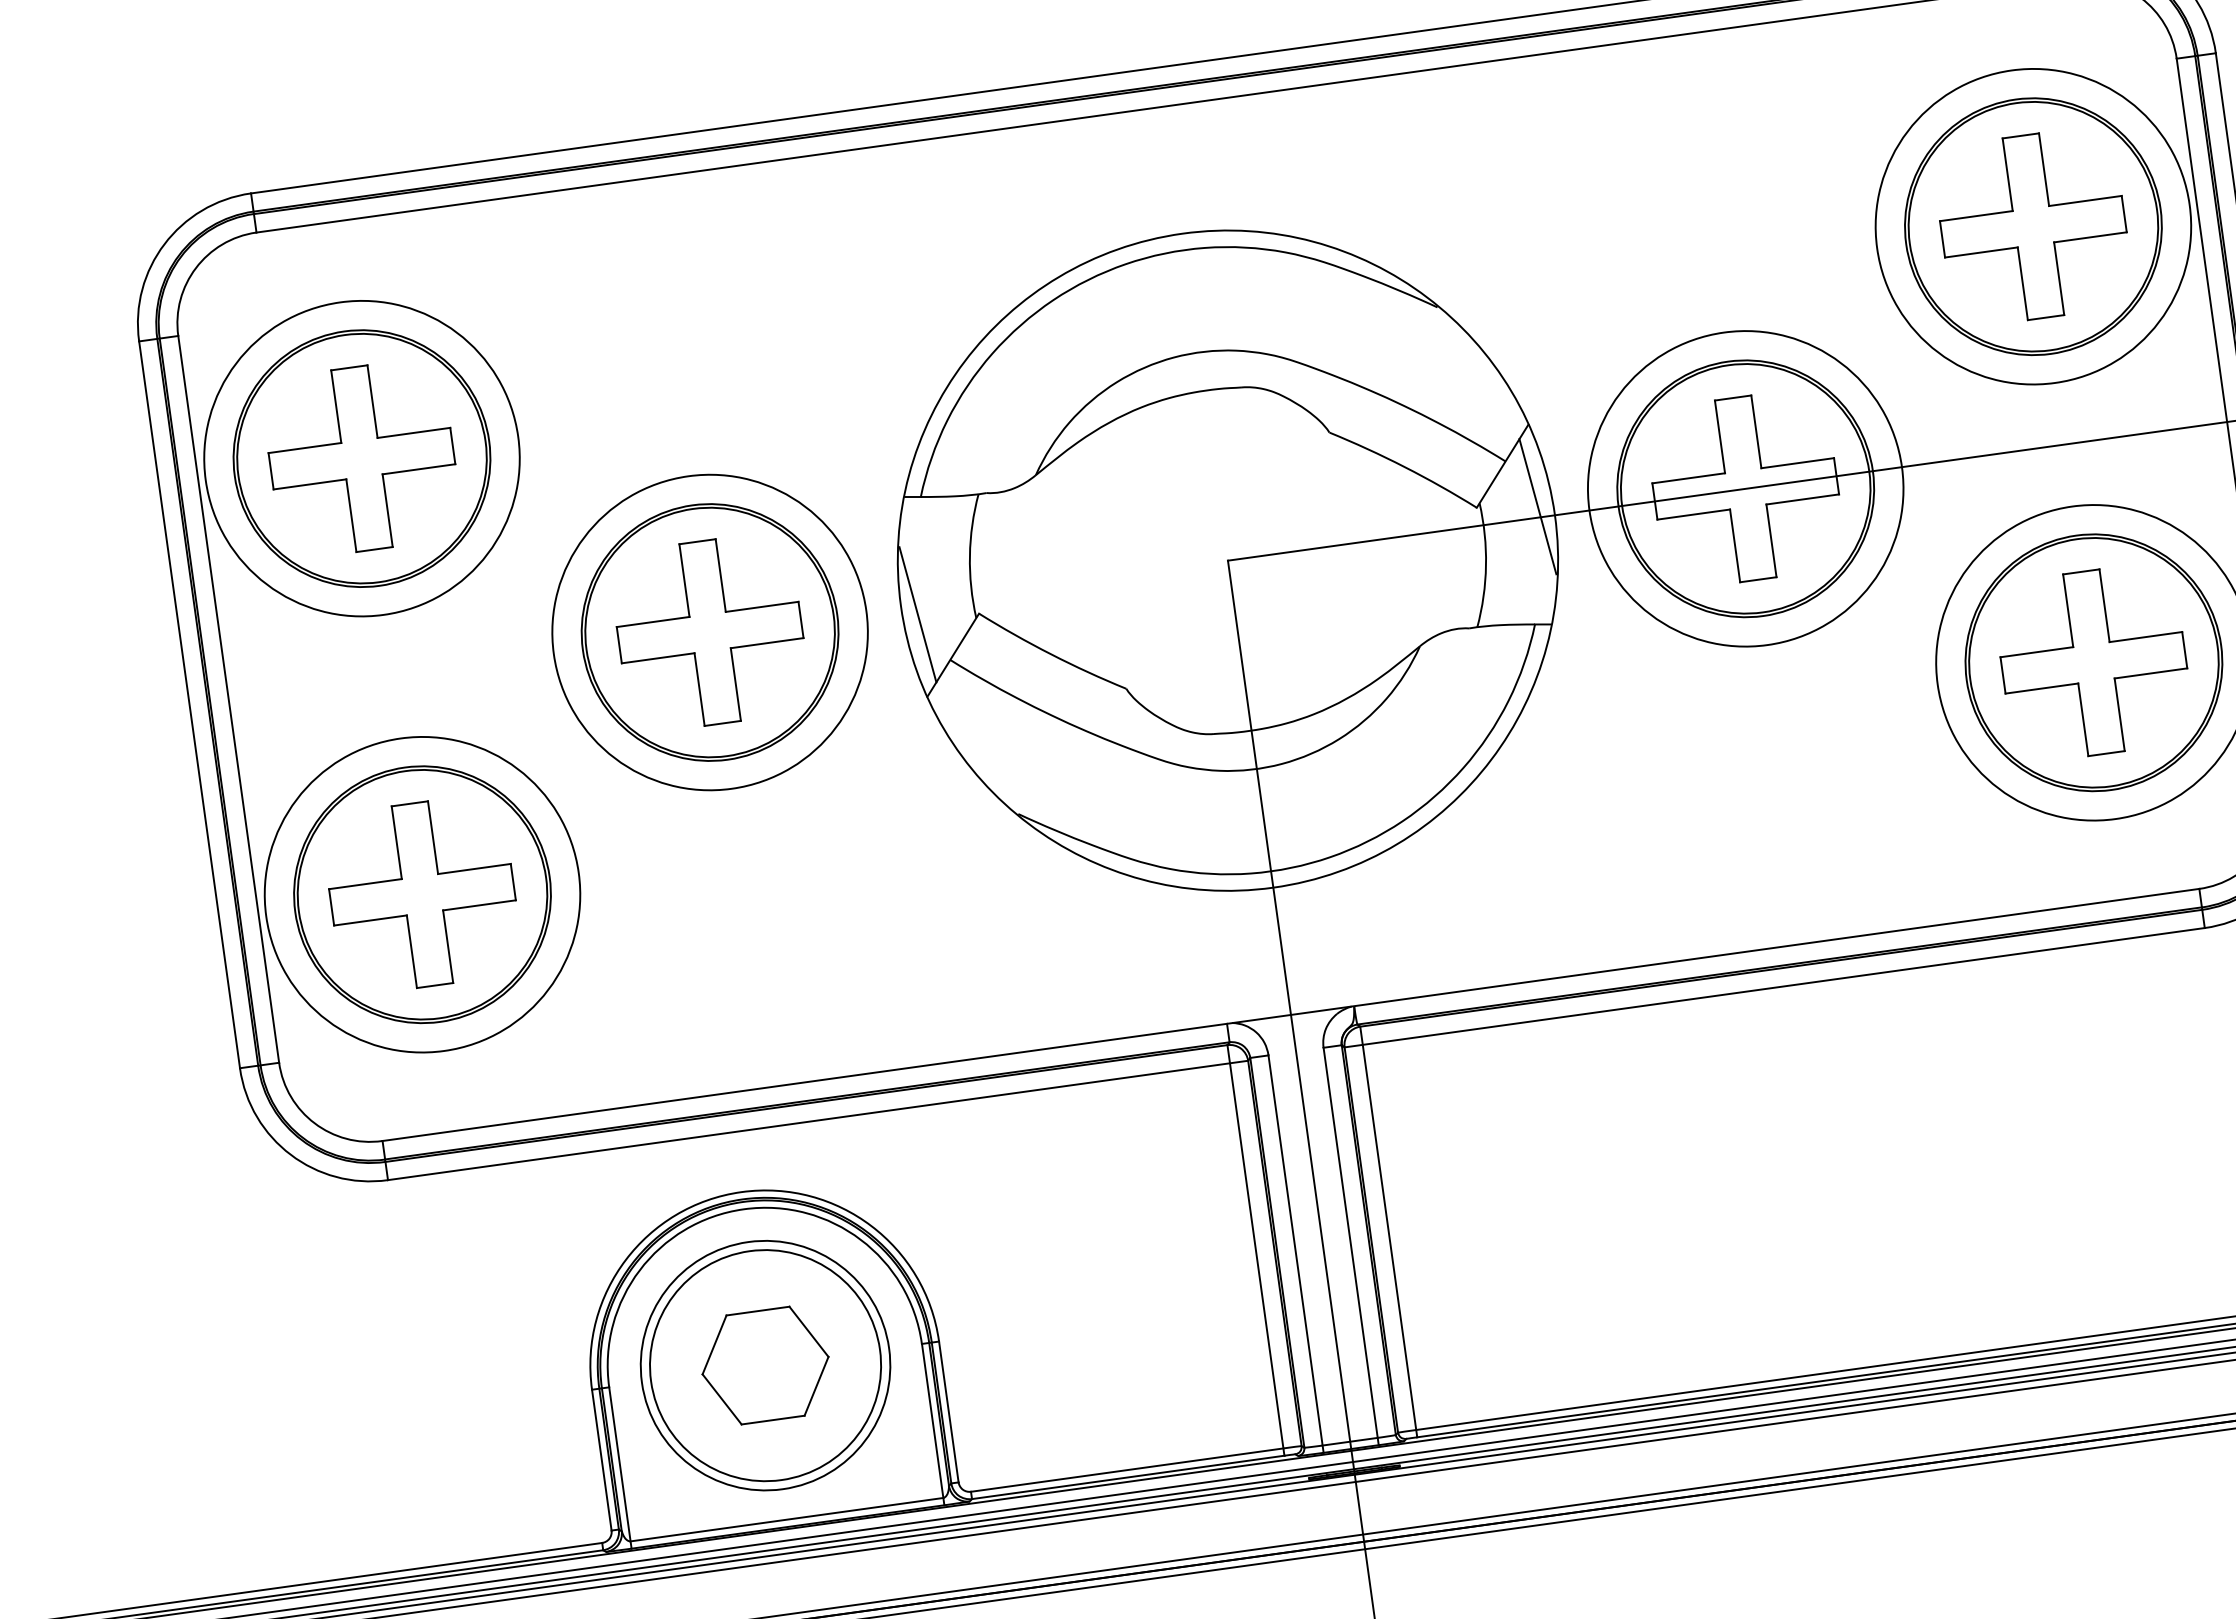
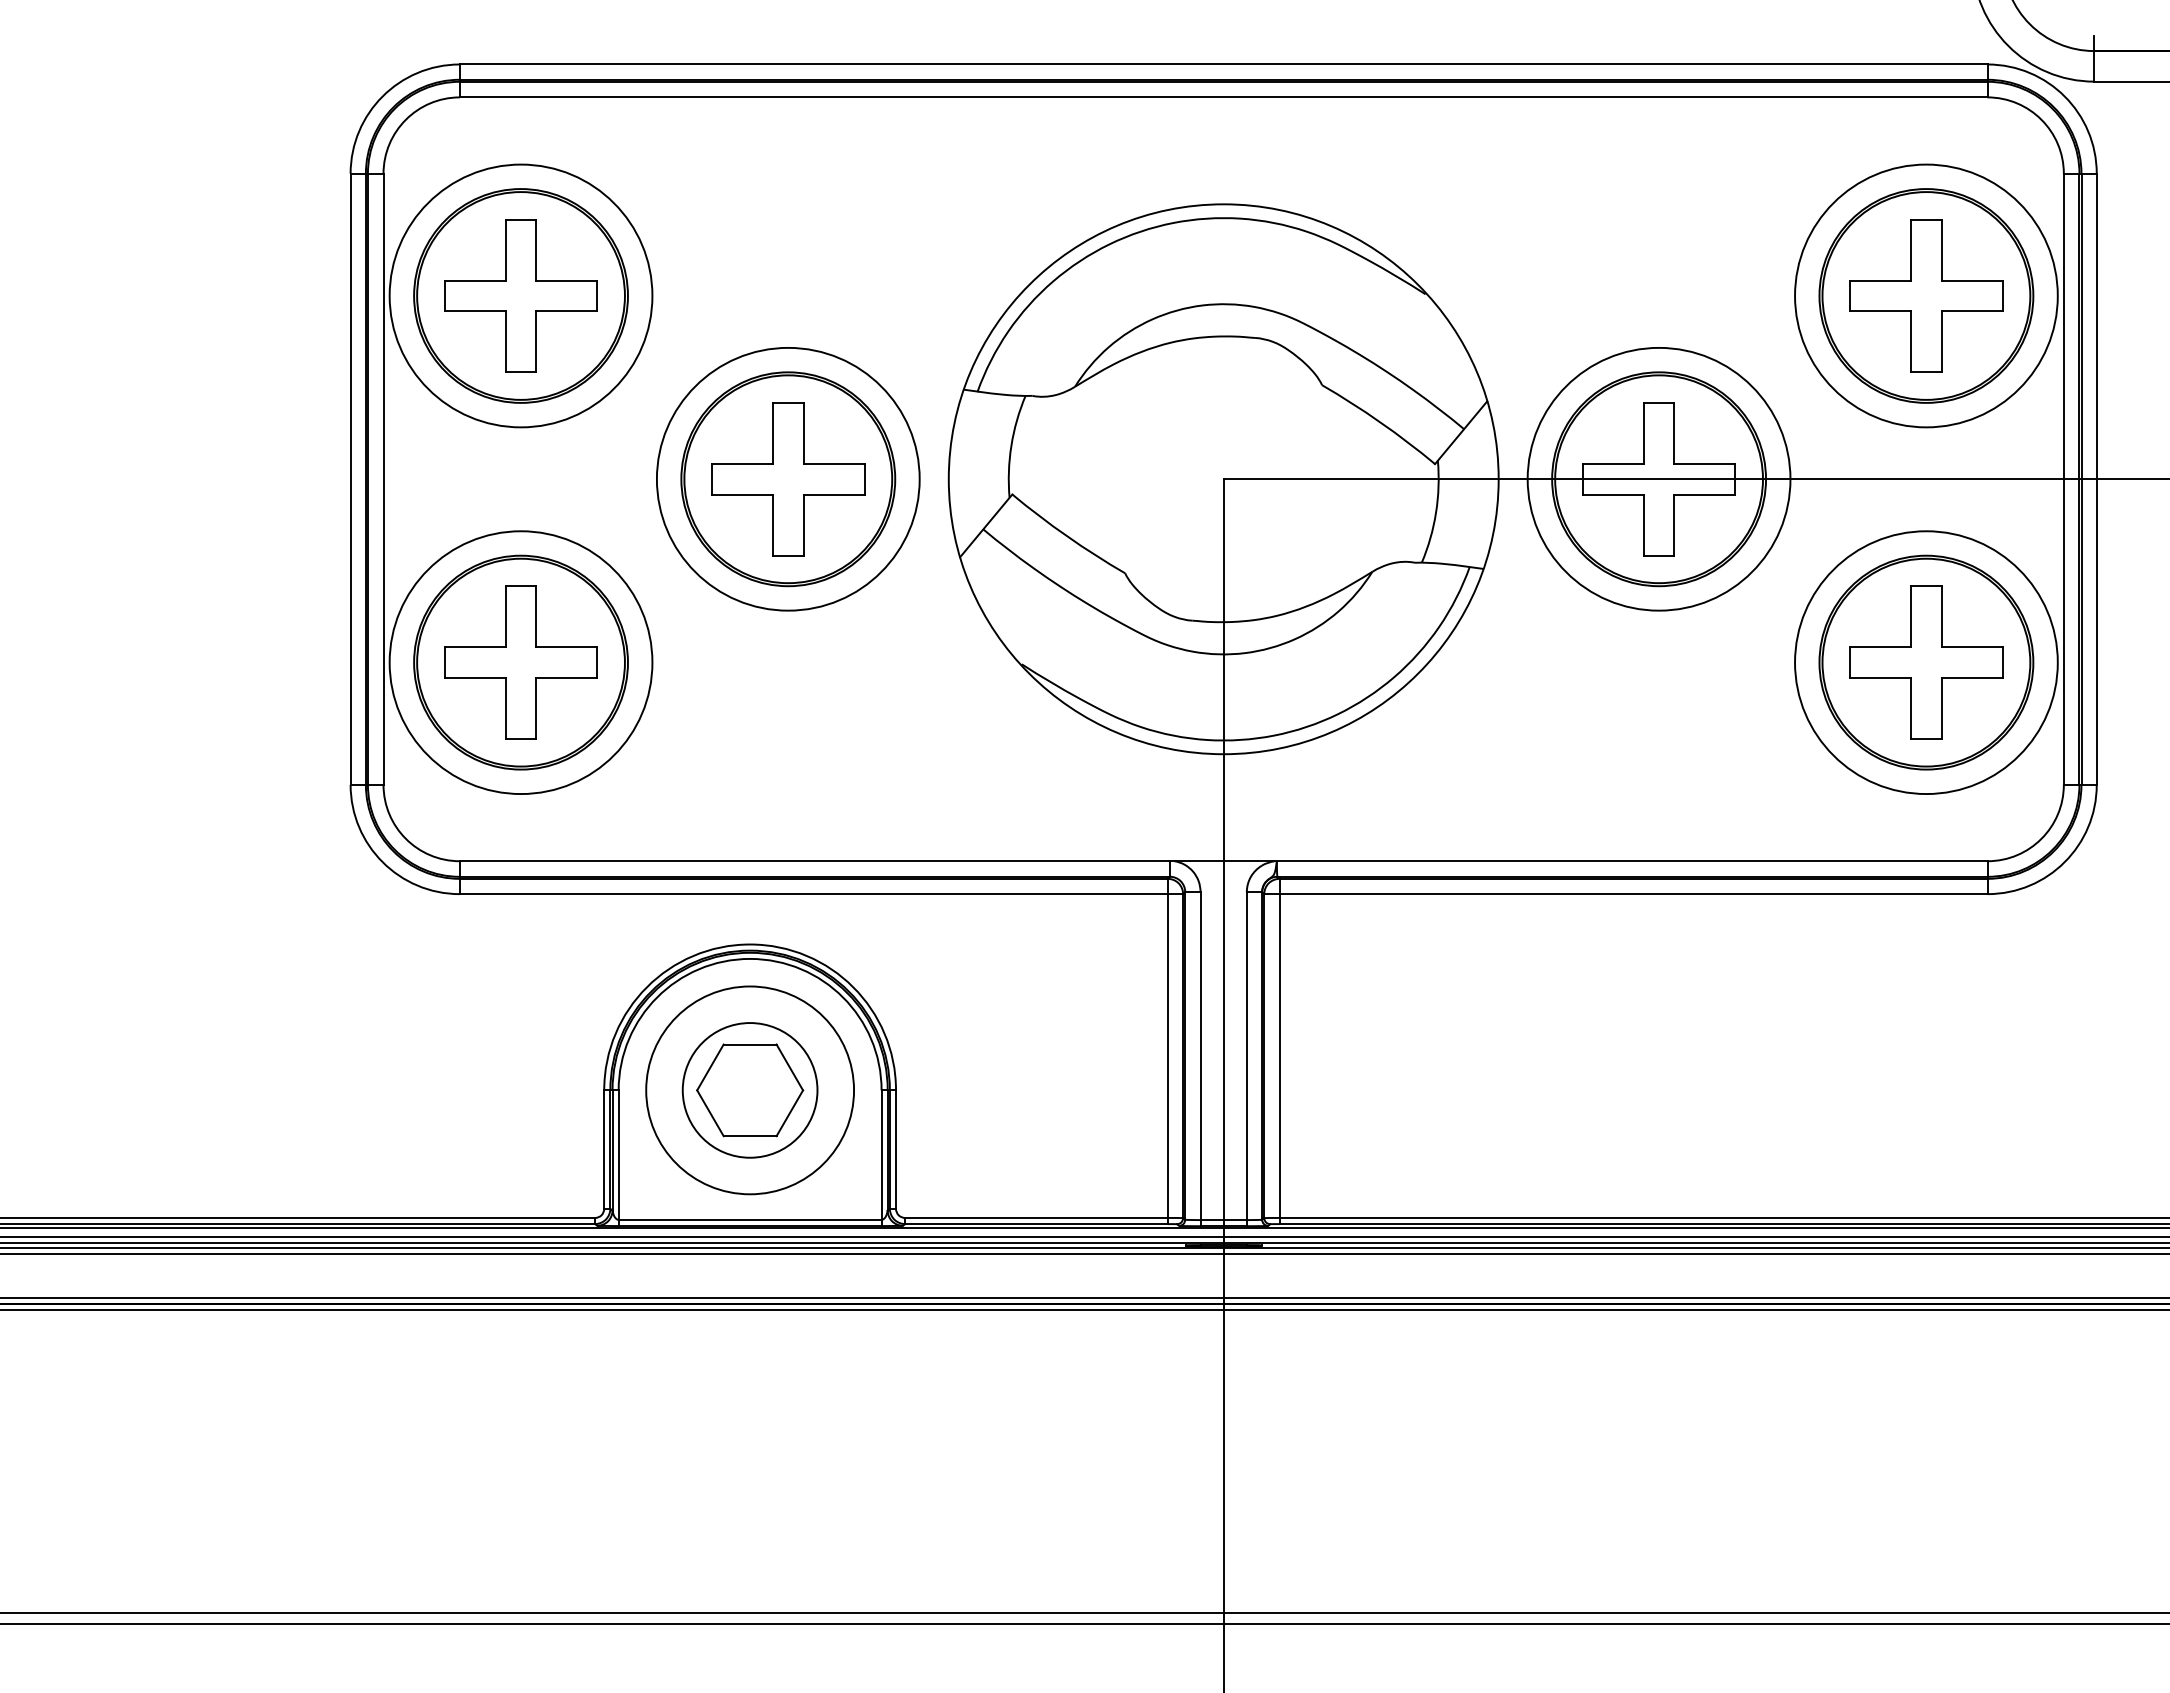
line: (1537, 507) -> (1485, 470), removed
line: (917, 614) -> (961, 488), removed
circle: (764, 1365) -> (749, 1090), size x0.7

